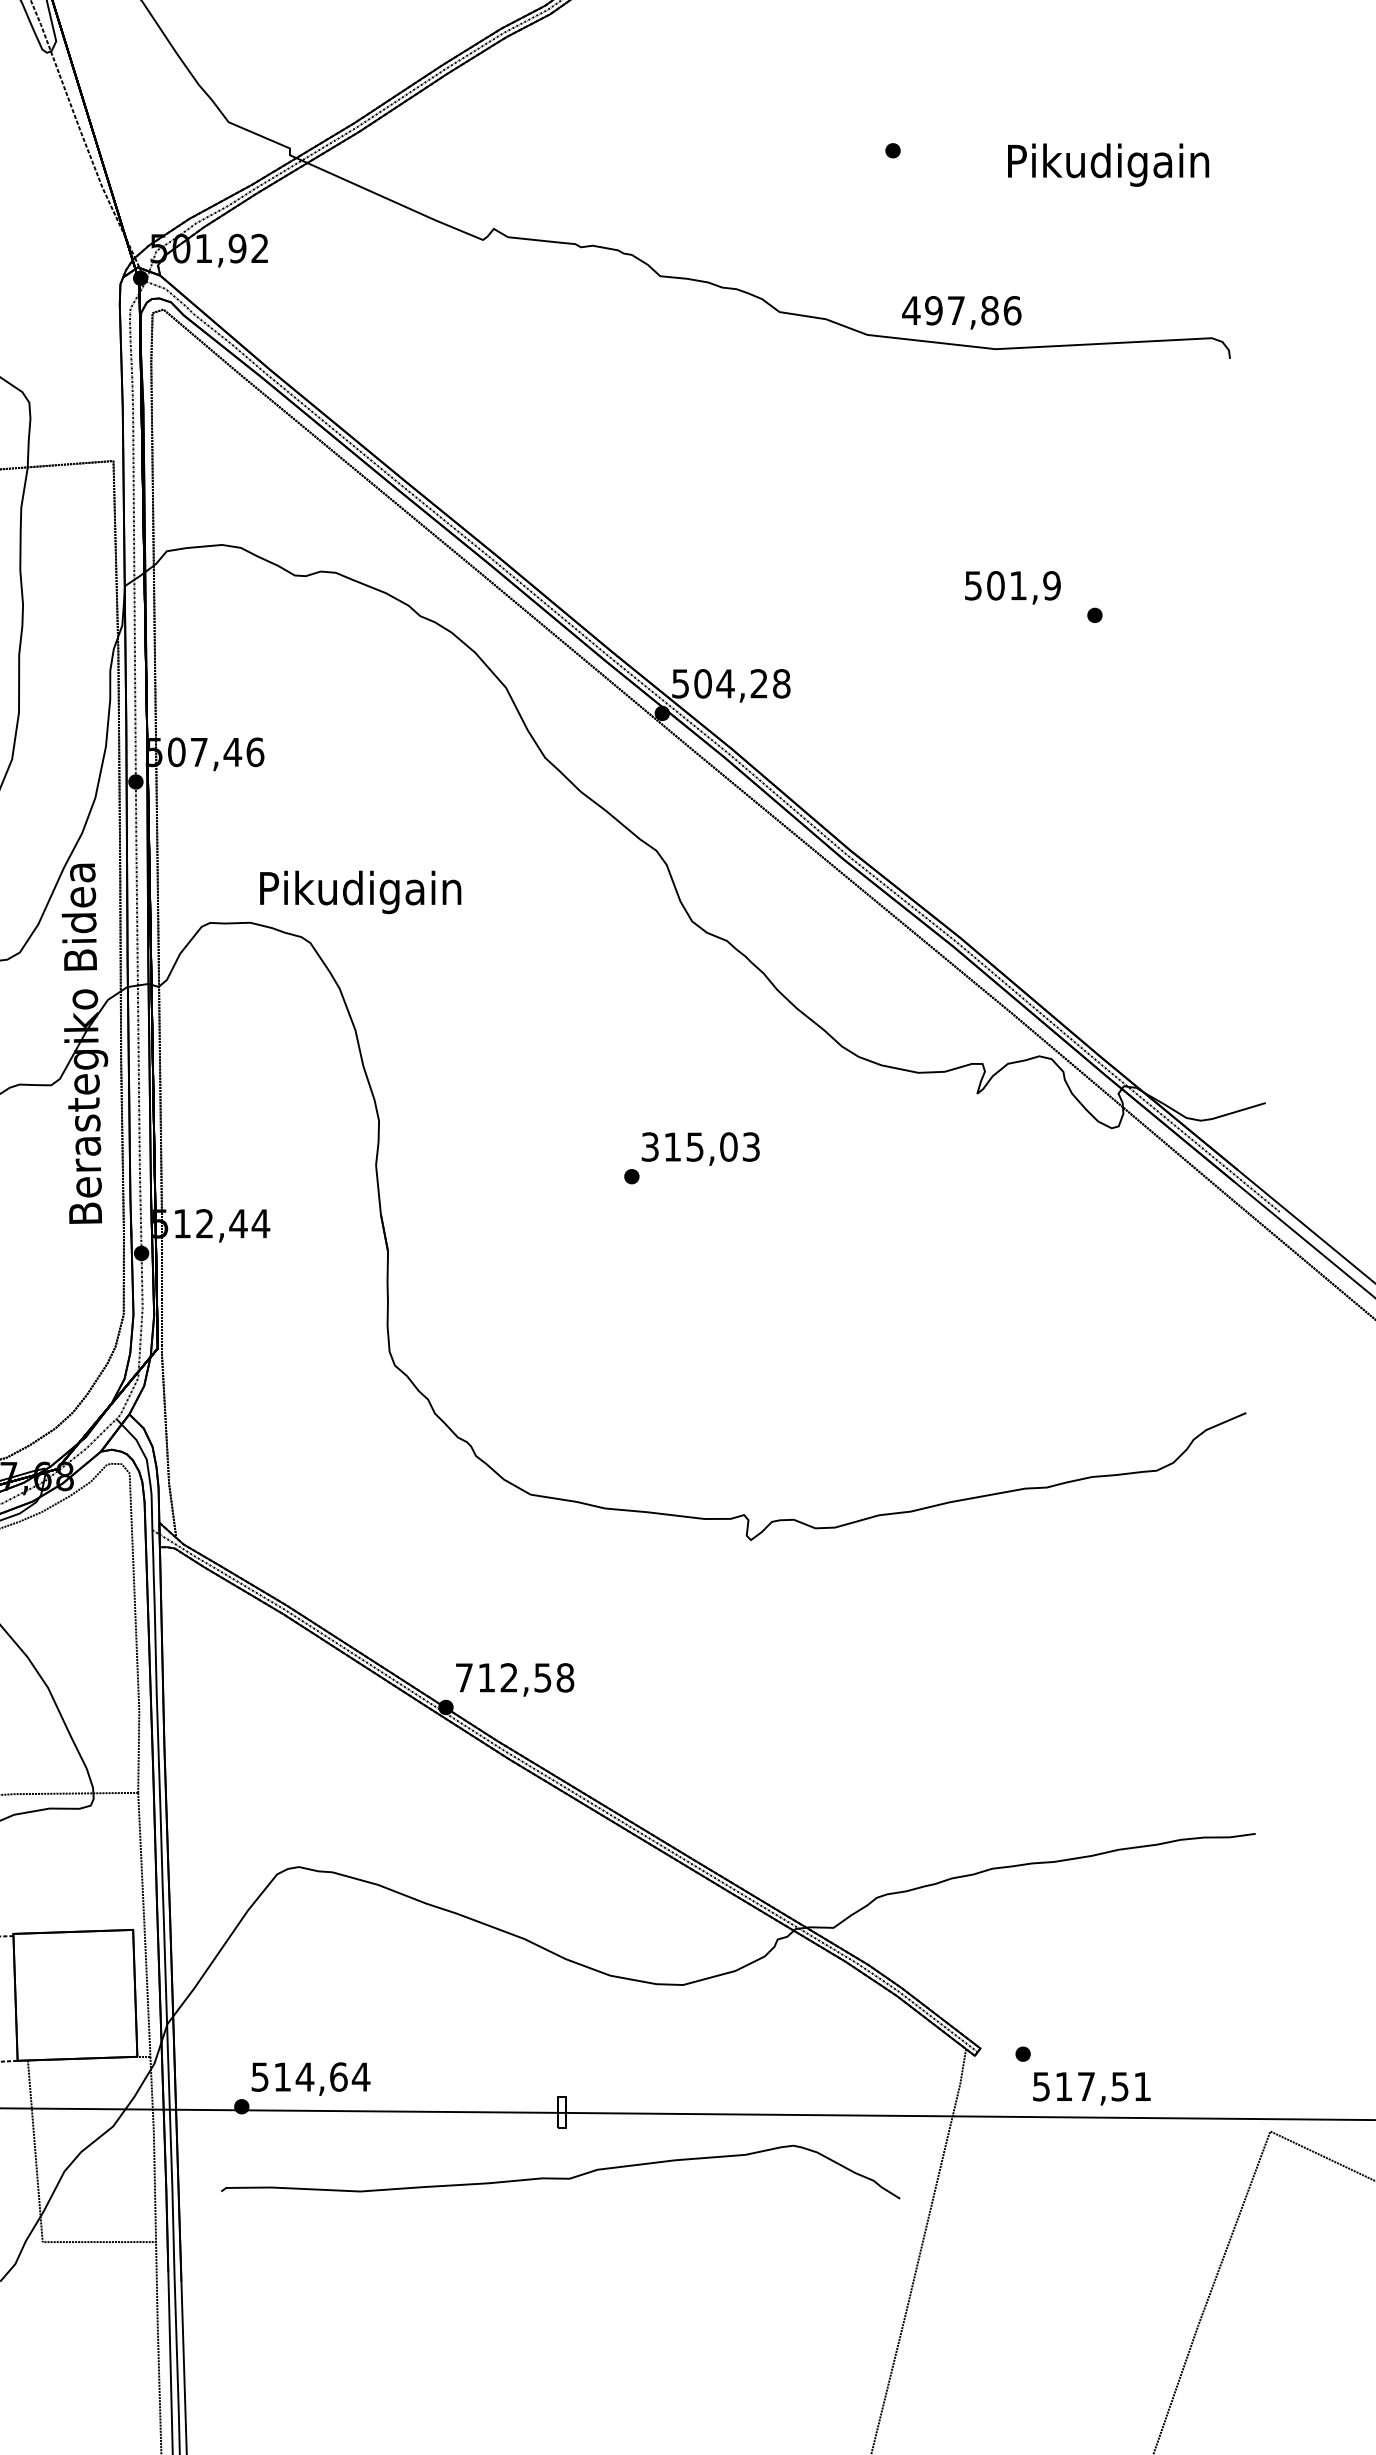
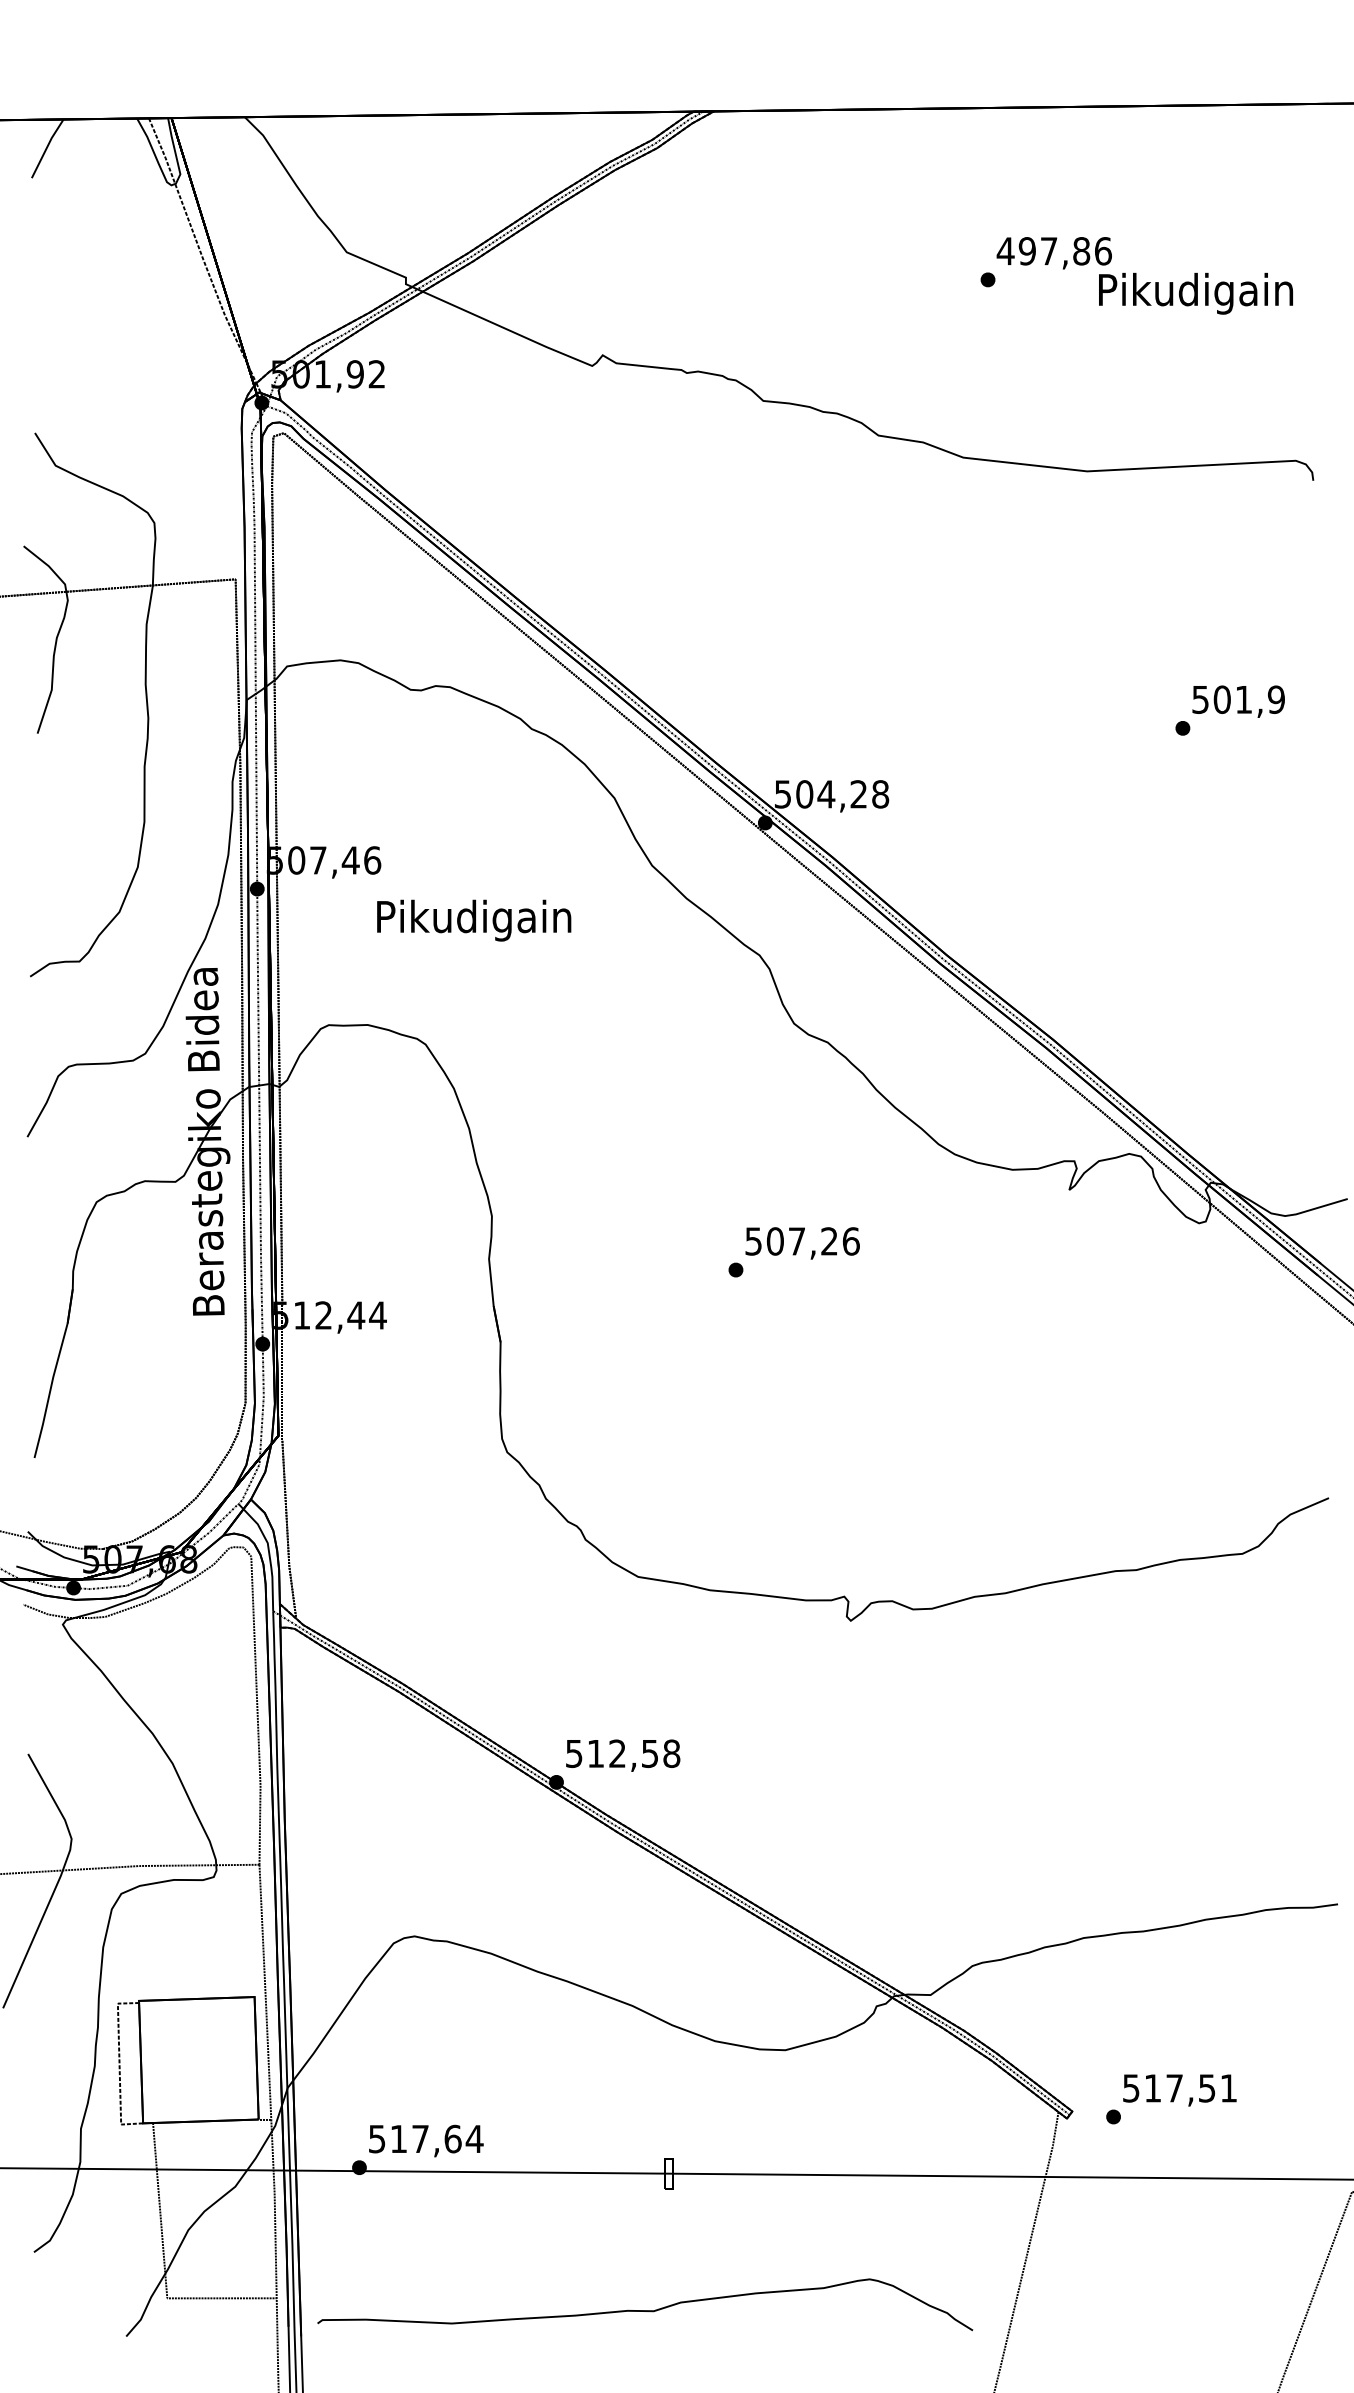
text: (960, 313) -> (1053, 253), moved
text: (1012, 587) -> (1238, 701), moved
text: (360, 892) -> (474, 920), moved
text: (700, 1147) -> (802, 1241), 315,03 -> 507,26
text: (464, 1678) -> (574, 1754), 712,58 -> 512,58
text: (305, 2076) -> (420, 2138), 514,64 -> 517,64
text: (1091, 2088) -> (1179, 2090), moved
part: (560, 2171) -> (645, 2304), moved

